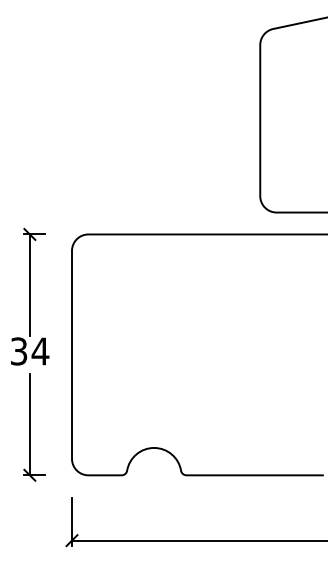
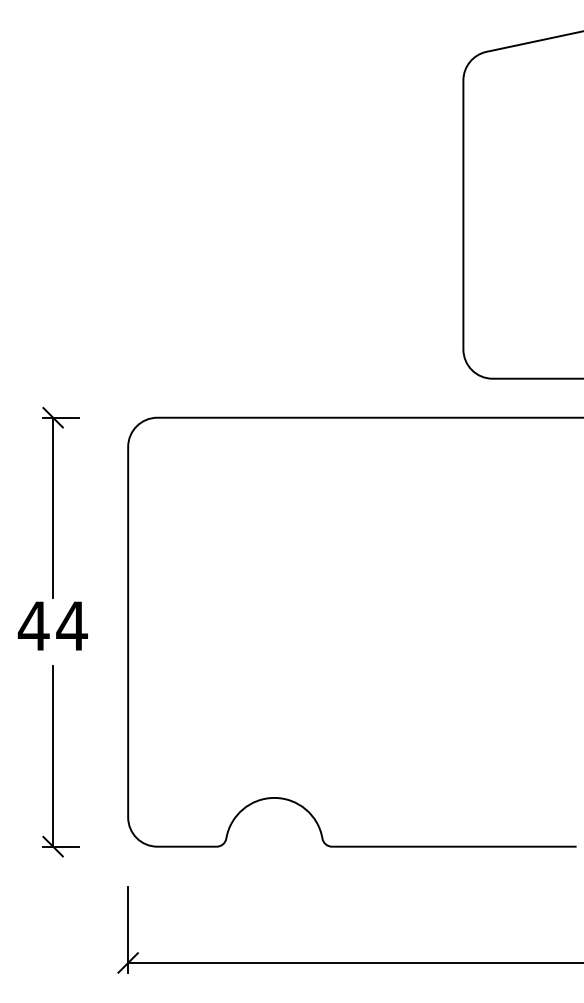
text: (18, 351) -> (32, 626), 34 -> 44

